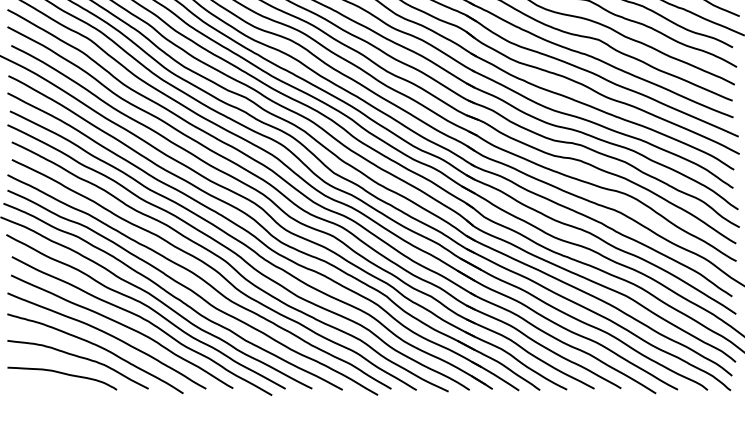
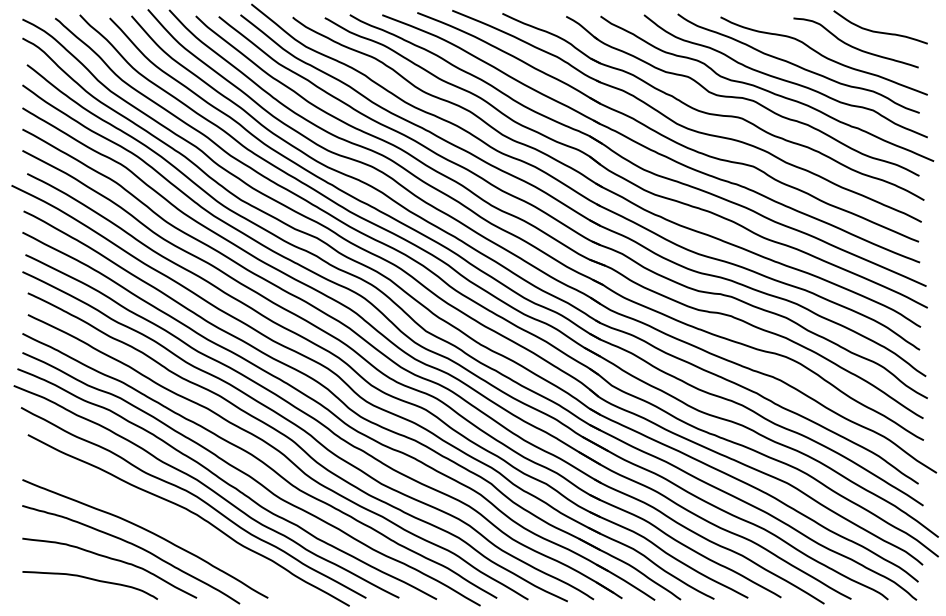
curve: (124, 326) -> (167, 521), removed

